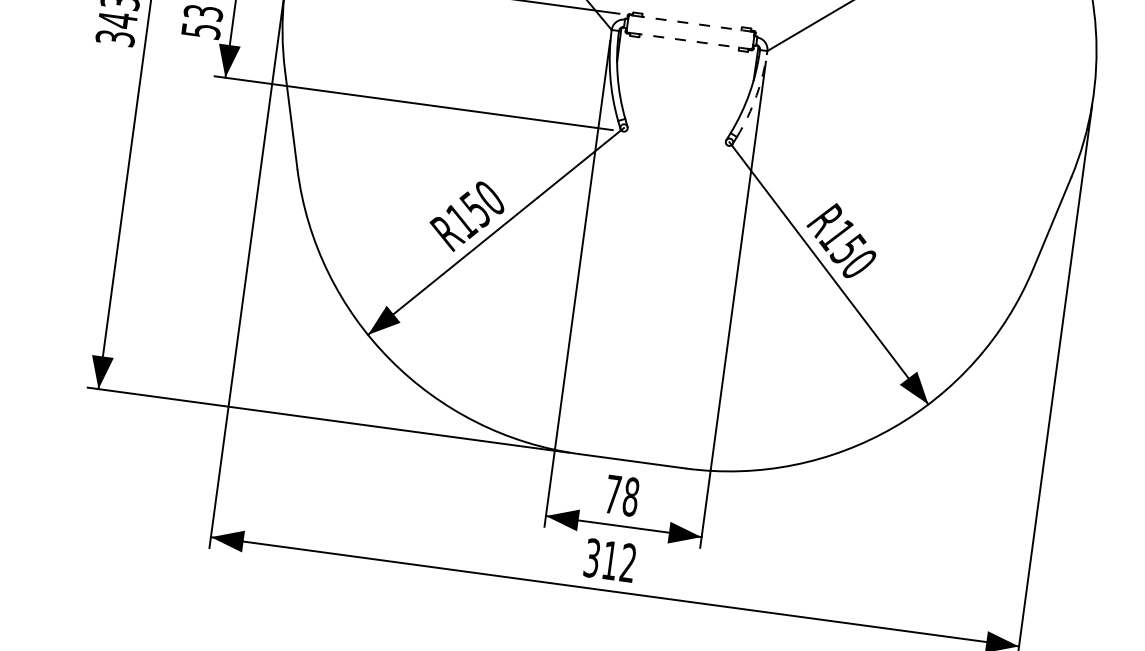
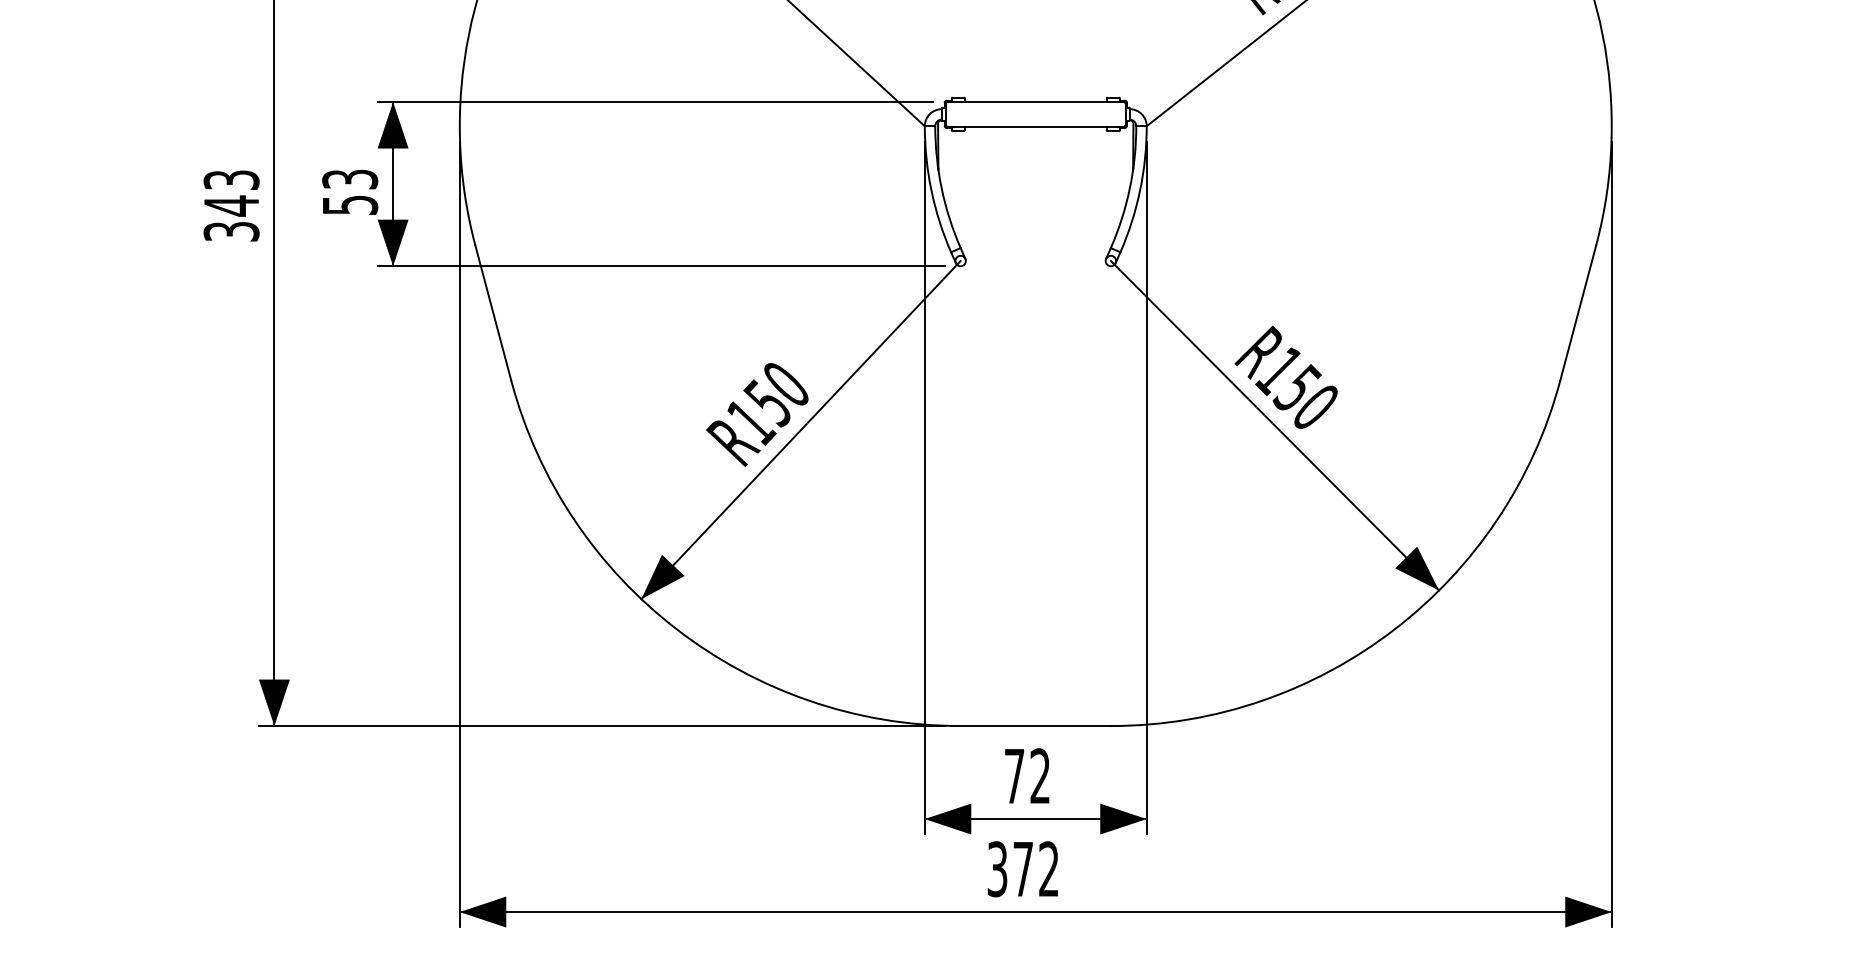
line: (691, 23) -> (1035, 102), dashed -> solid
line: (689, 40) -> (1035, 126), dashed -> solid
arc: (756, 95) -> (1140, 190), dashed -> solid
text: (631, 497) -> (1040, 776), 78 -> 72
text: (609, 560) -> (1022, 869), 312 -> 372

